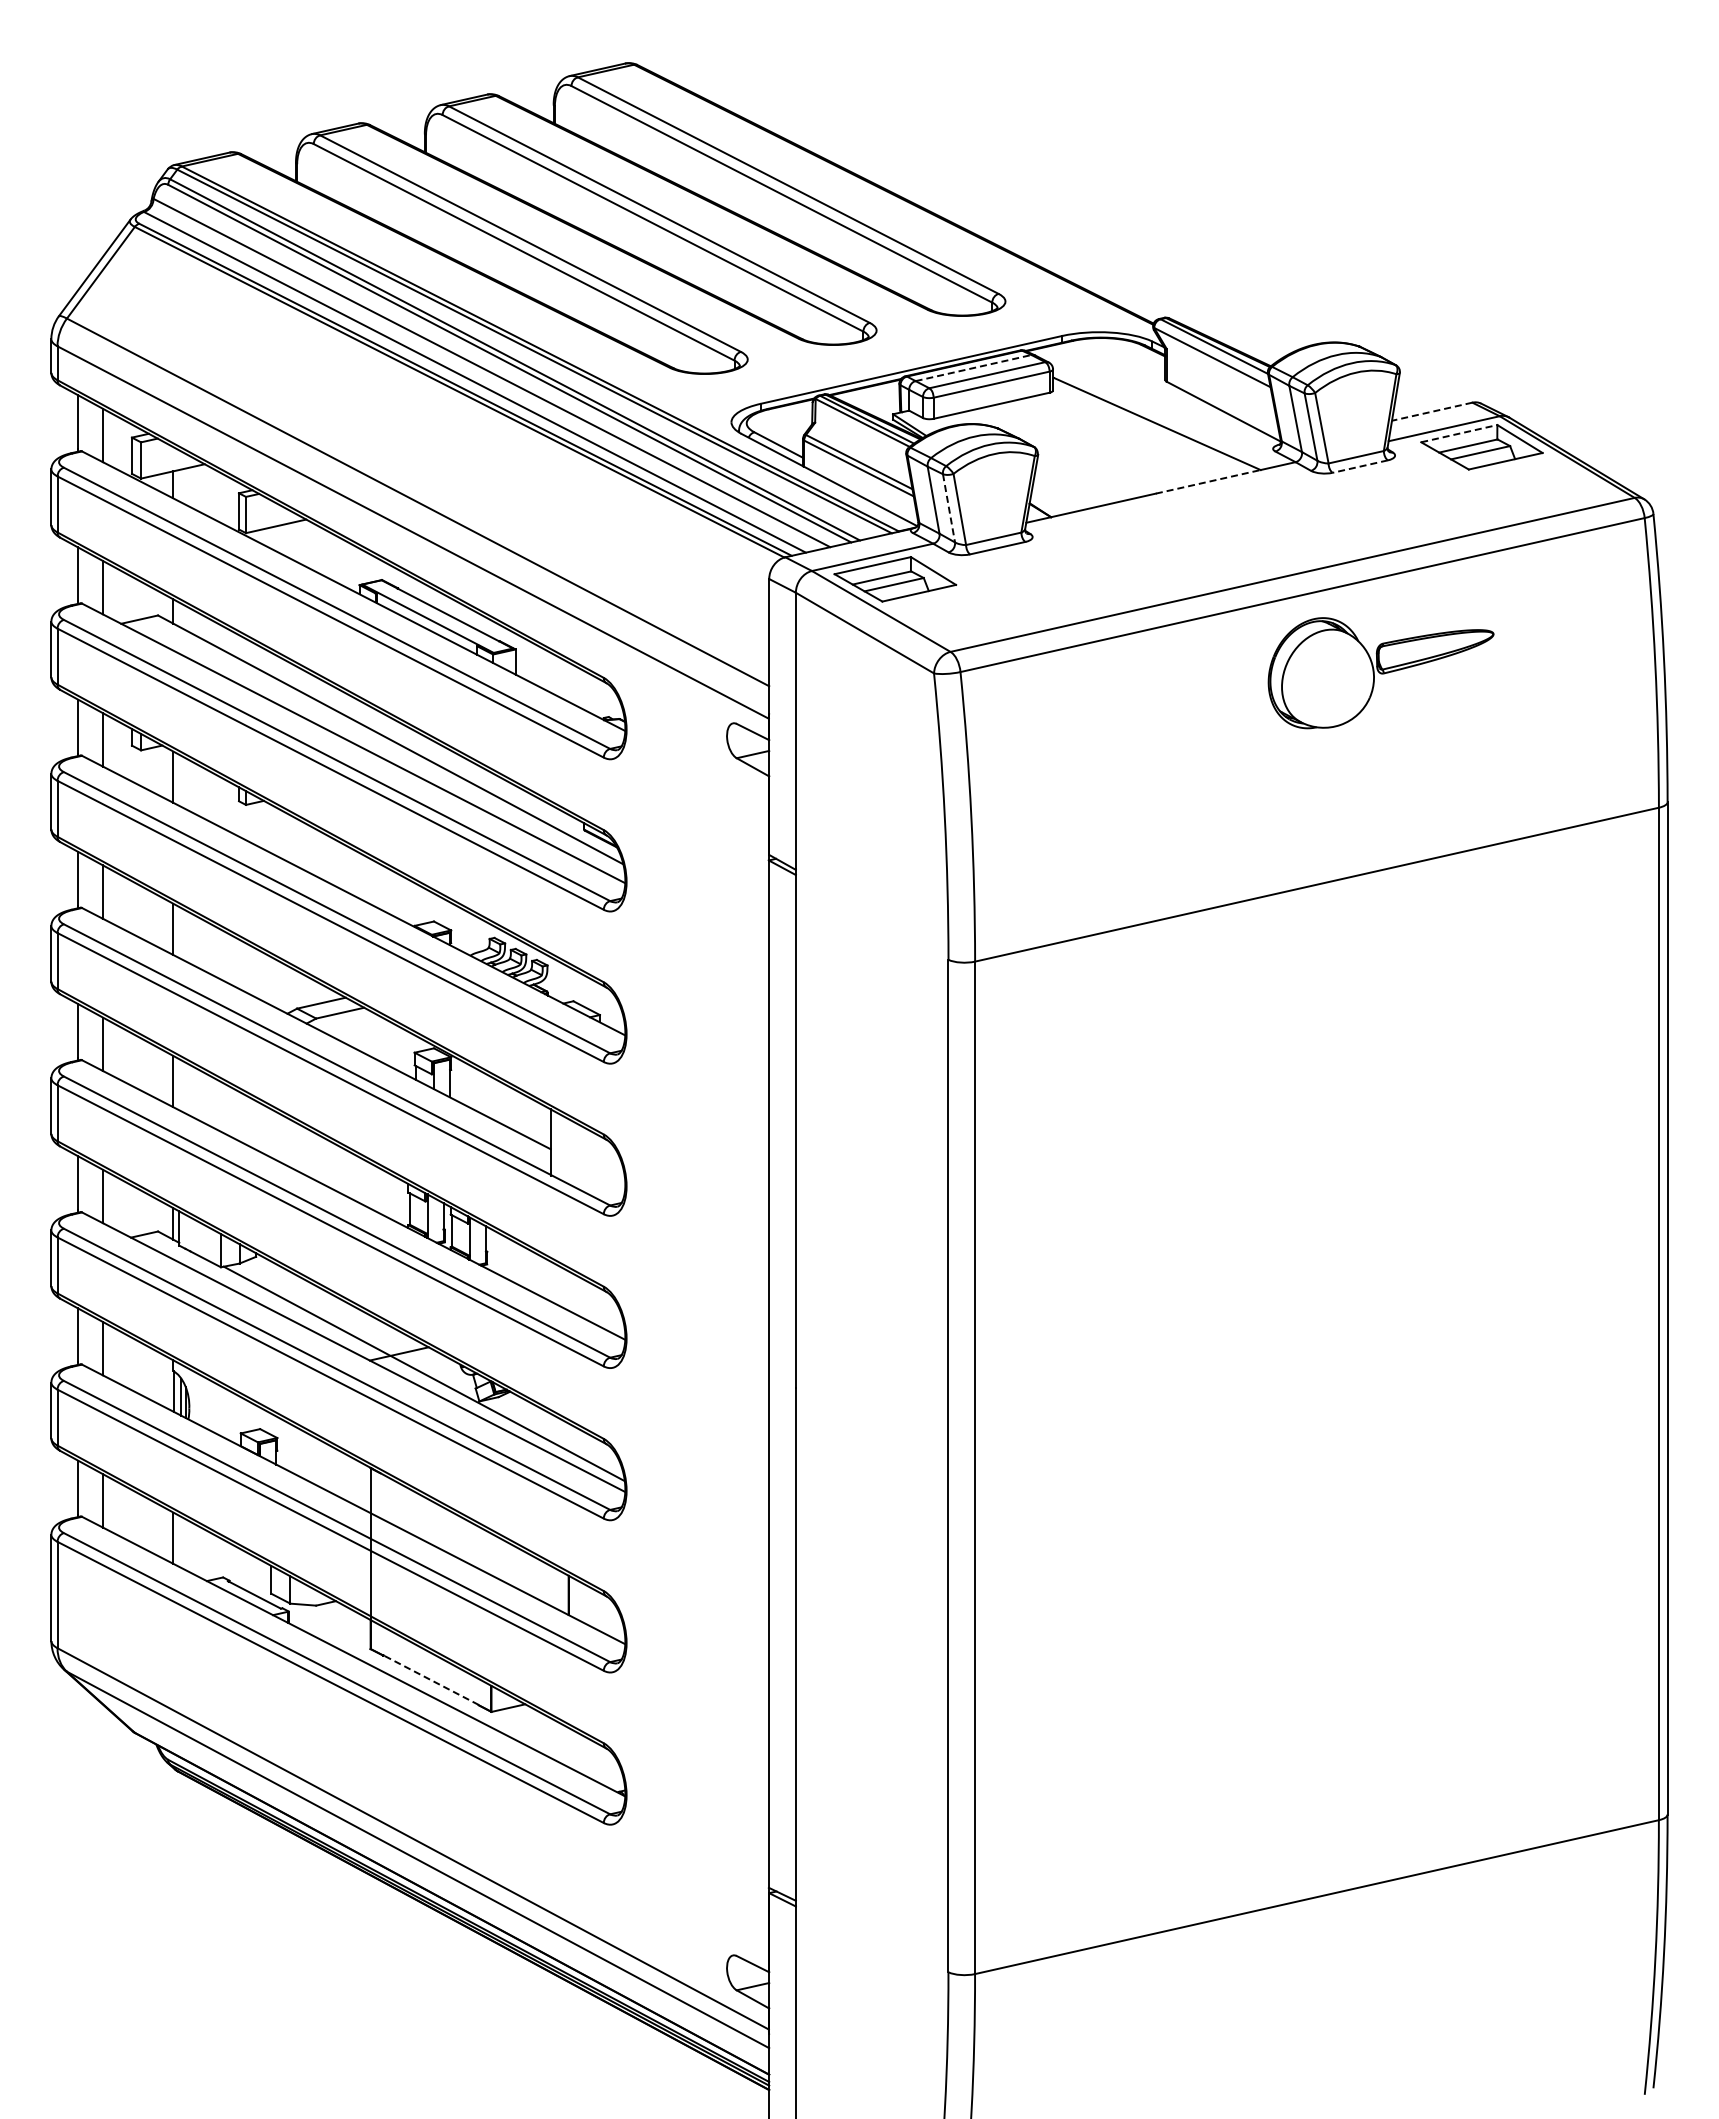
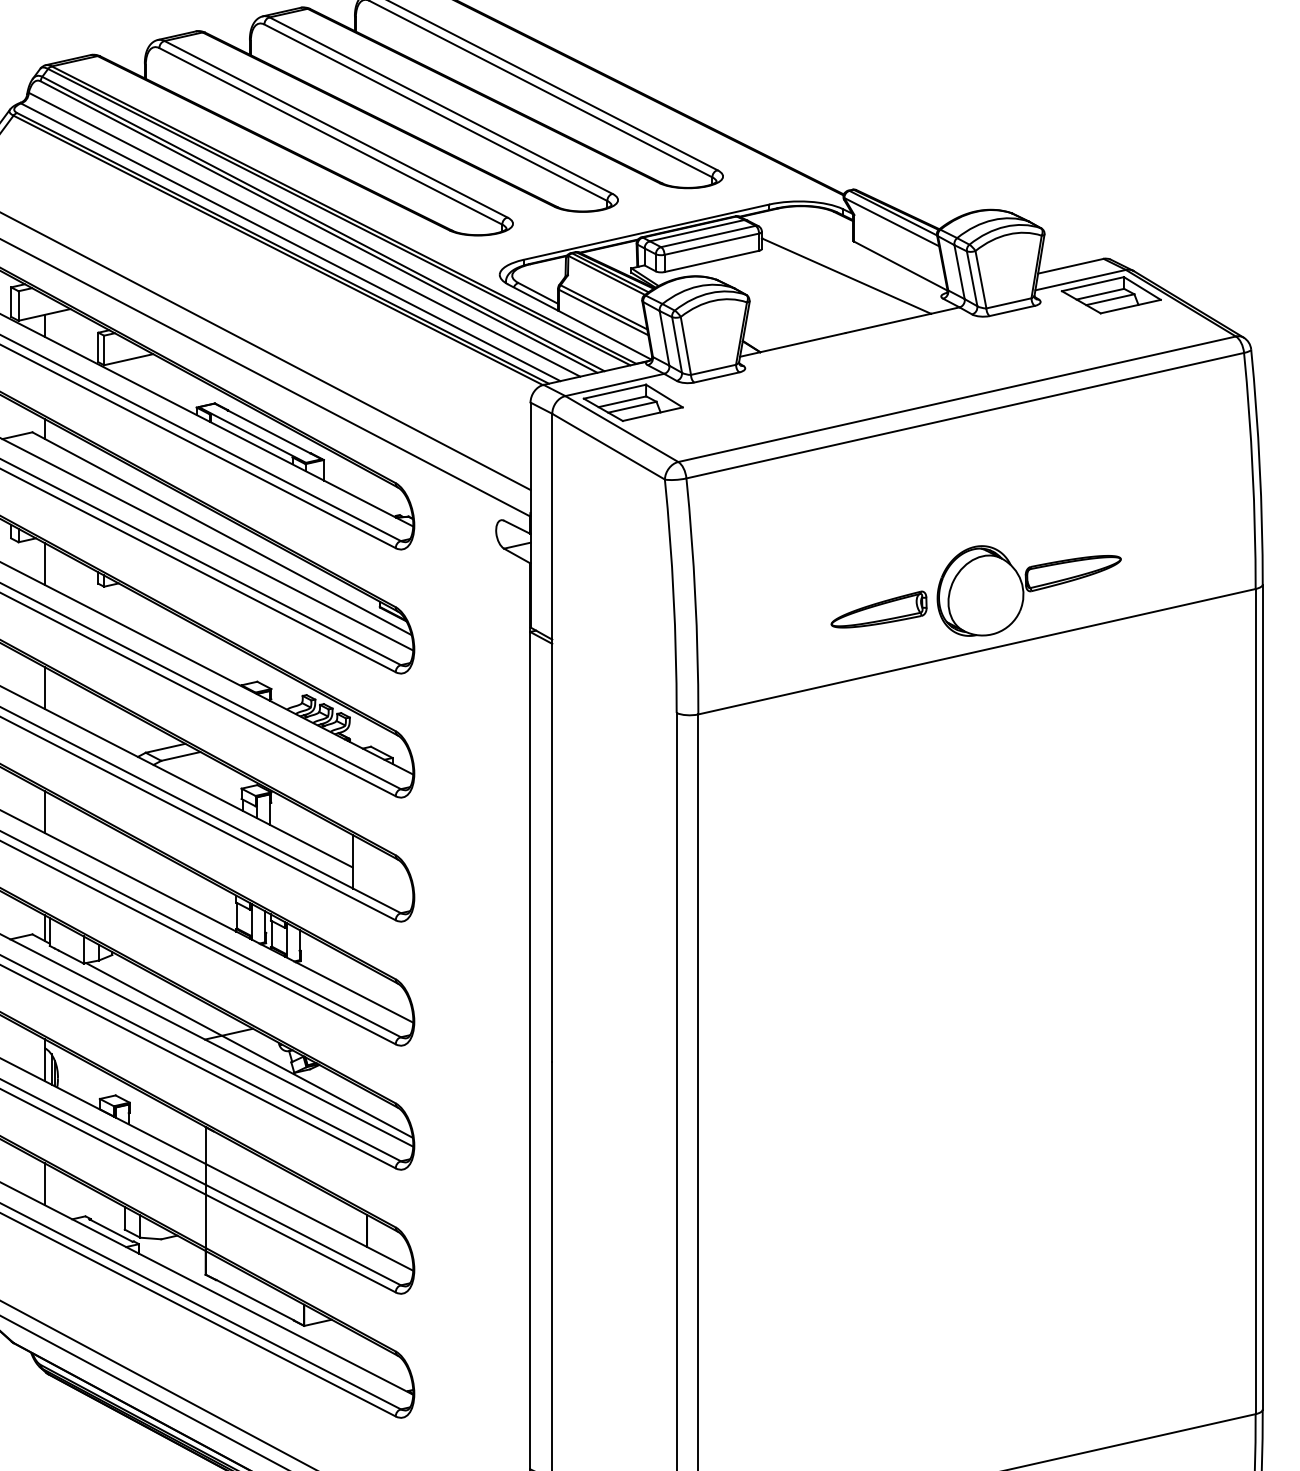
line: (974, 367) -> (697, 230), dashed -> solid
line: (1431, 411) -> (1070, 266), dashed -> solid
line: (1459, 433) -> (1093, 284), dashed -> solid
line: (1359, 466) -> (1011, 310), dashed -> solid
line: (1208, 481) -> (888, 323), dashed -> solid
line: (949, 508) -> (677, 345), dashed -> solid
part: (1380, 673) -> (1028, 591), moved
part: (1196, 832) -> (878, 609), added
line: (431, 1680) -> (255, 1300), dashed -> solid

